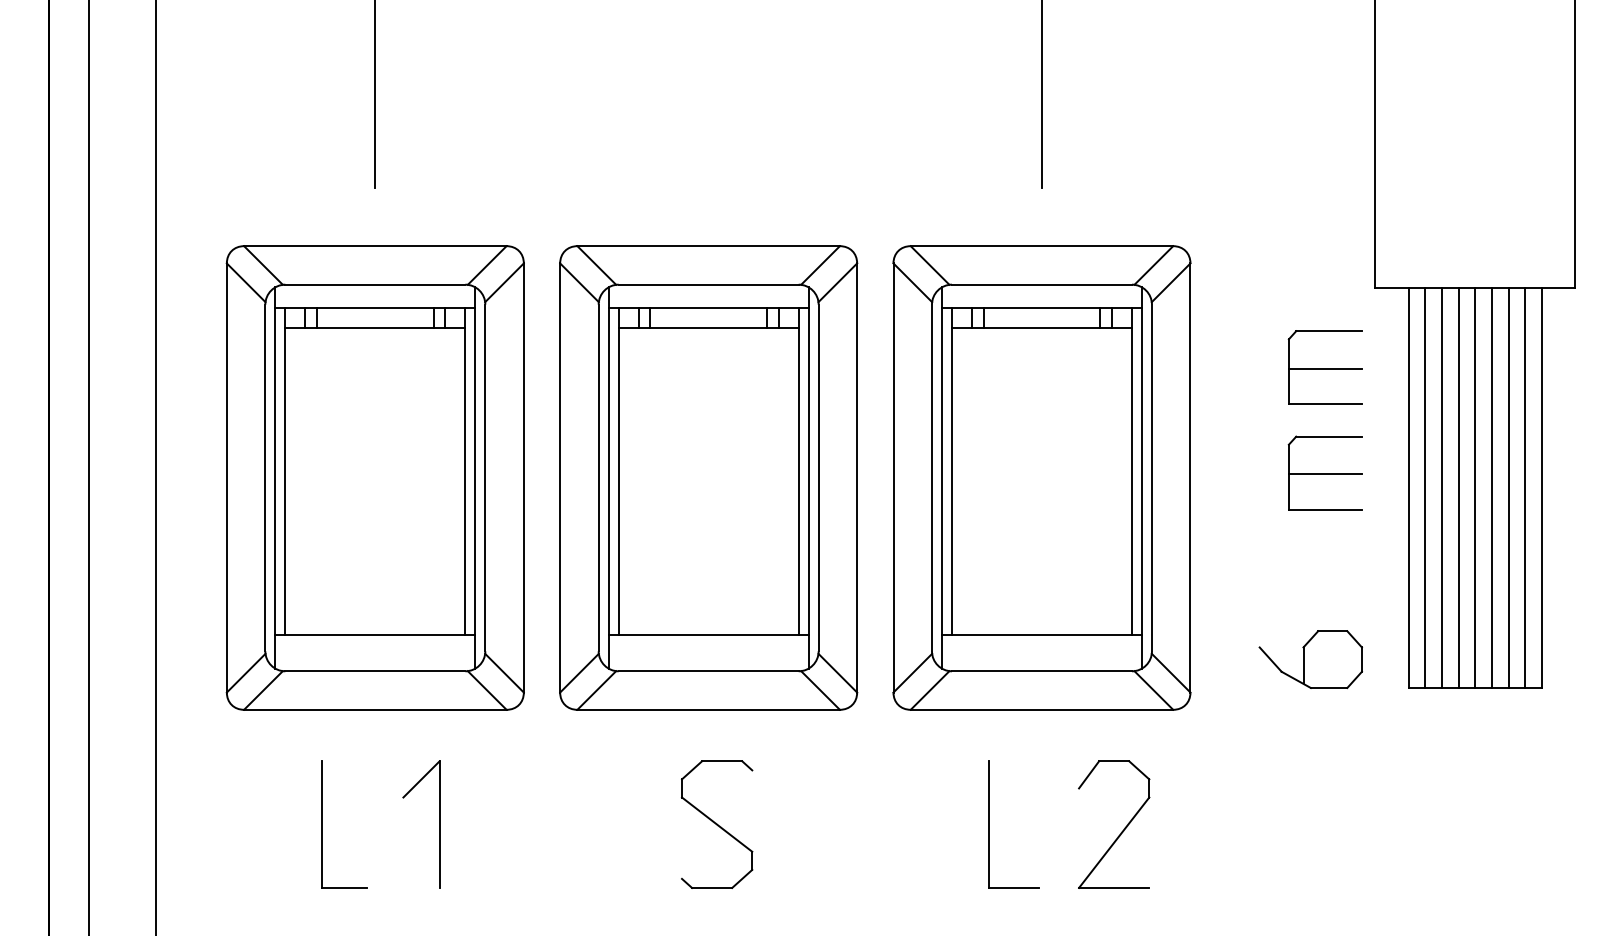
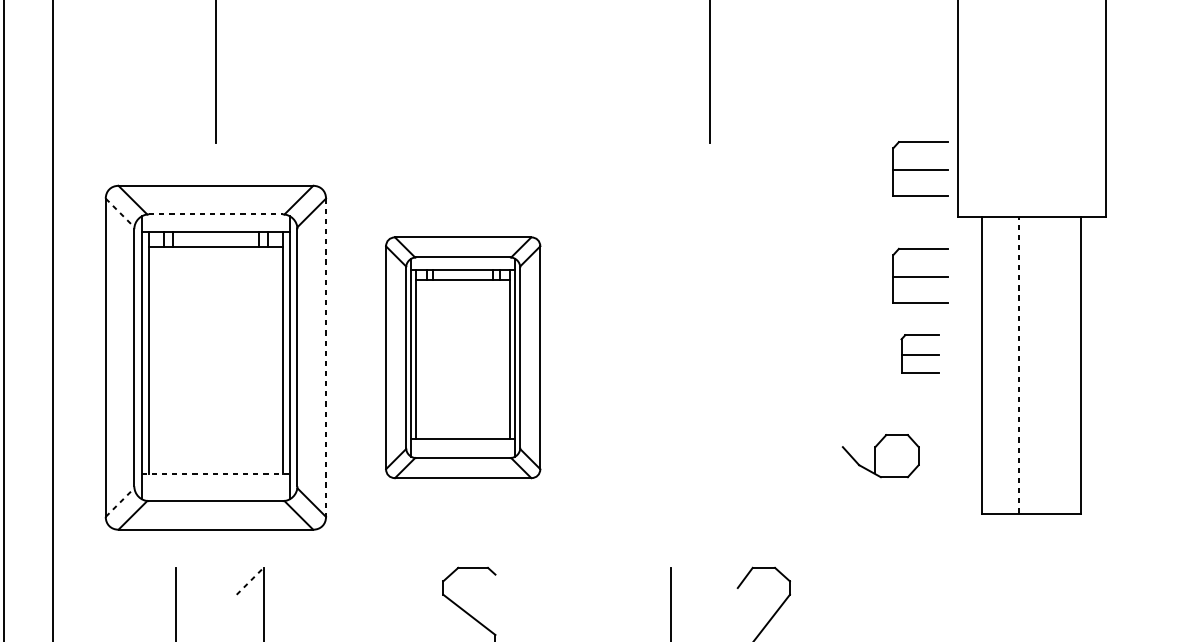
part: (1324, 223) -> (919, 169), added
line: (246, 283) -> (120, 213), solid -> dashed
line: (375, 284) -> (216, 214), solid -> dashed
part: (1324, 472) -> (919, 353), size x0.7
line: (523, 477) -> (325, 357), solid -> dashed
part: (708, 477) -> (462, 357), size x0.7
part: (1041, 477) -> (709, 357), removed
line: (1425, 487) -> (994, 364), removed
line: (1441, 487) -> (1006, 364), removed
line: (1458, 487) -> (1019, 364), solid -> dashed
line: (1475, 487) -> (1031, 364), removed
line: (1491, 487) -> (1043, 364), removed
line: (1508, 487) -> (1056, 364), removed
line: (1525, 487) -> (1068, 364), removed
line: (375, 634) -> (216, 473), solid -> dashed
part: (1310, 659) -> (880, 456), moved
line: (246, 672) -> (120, 502), solid -> dashed
line: (421, 779) -> (250, 581), solid -> dashed

